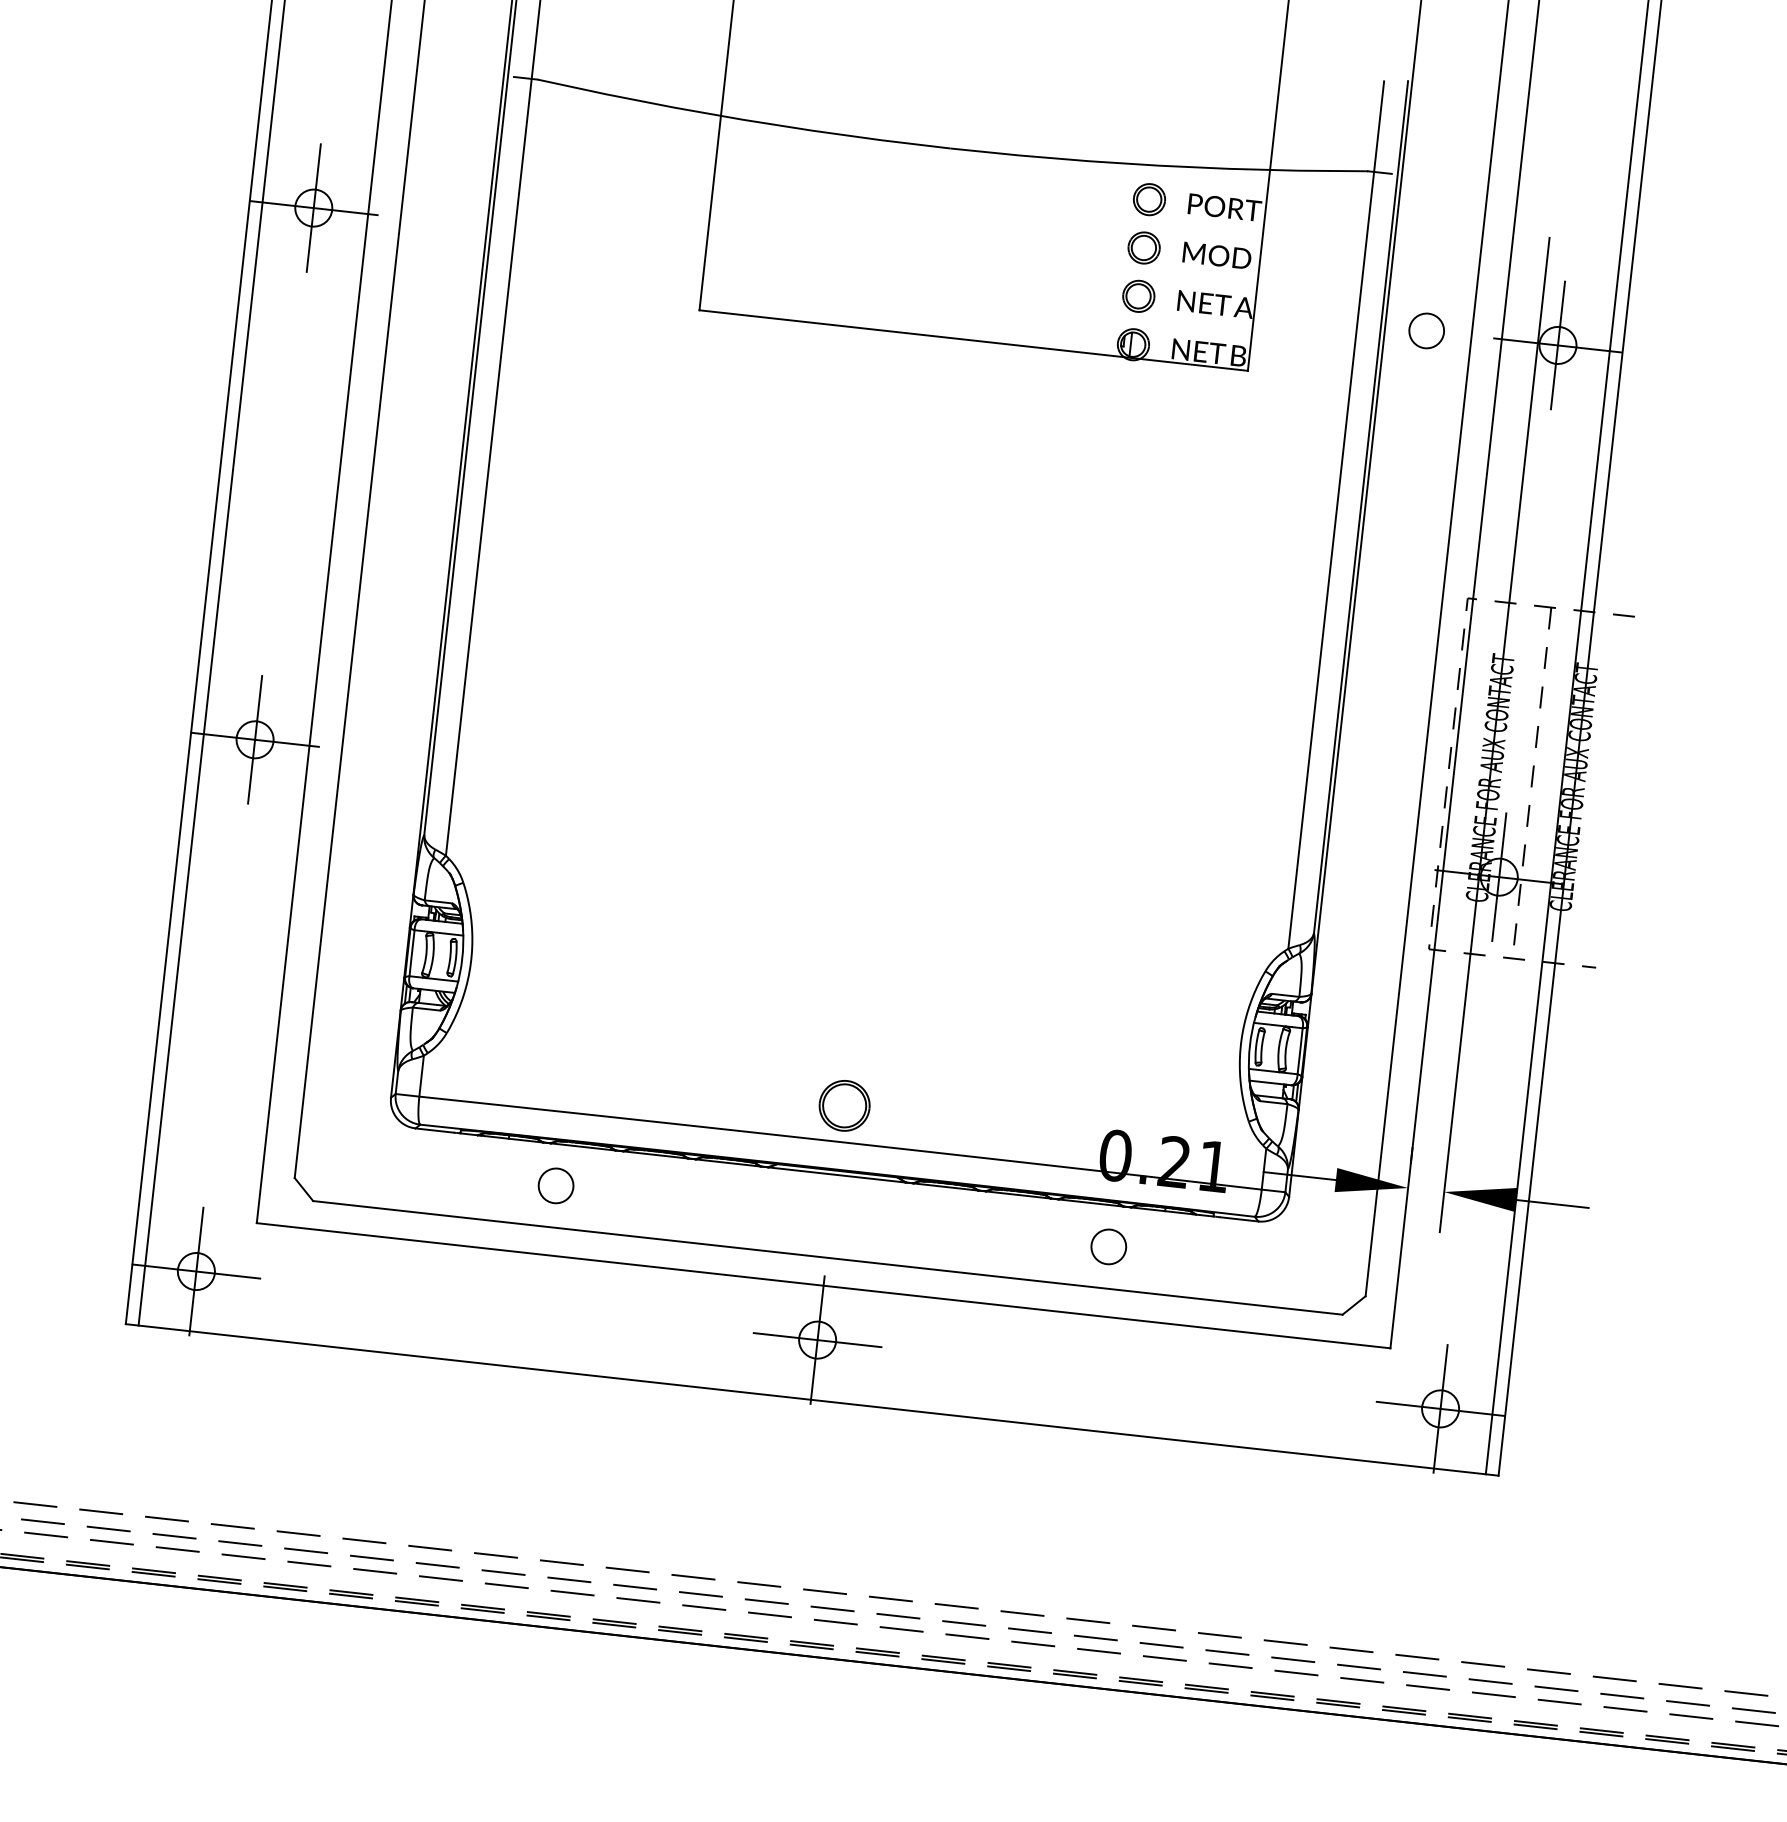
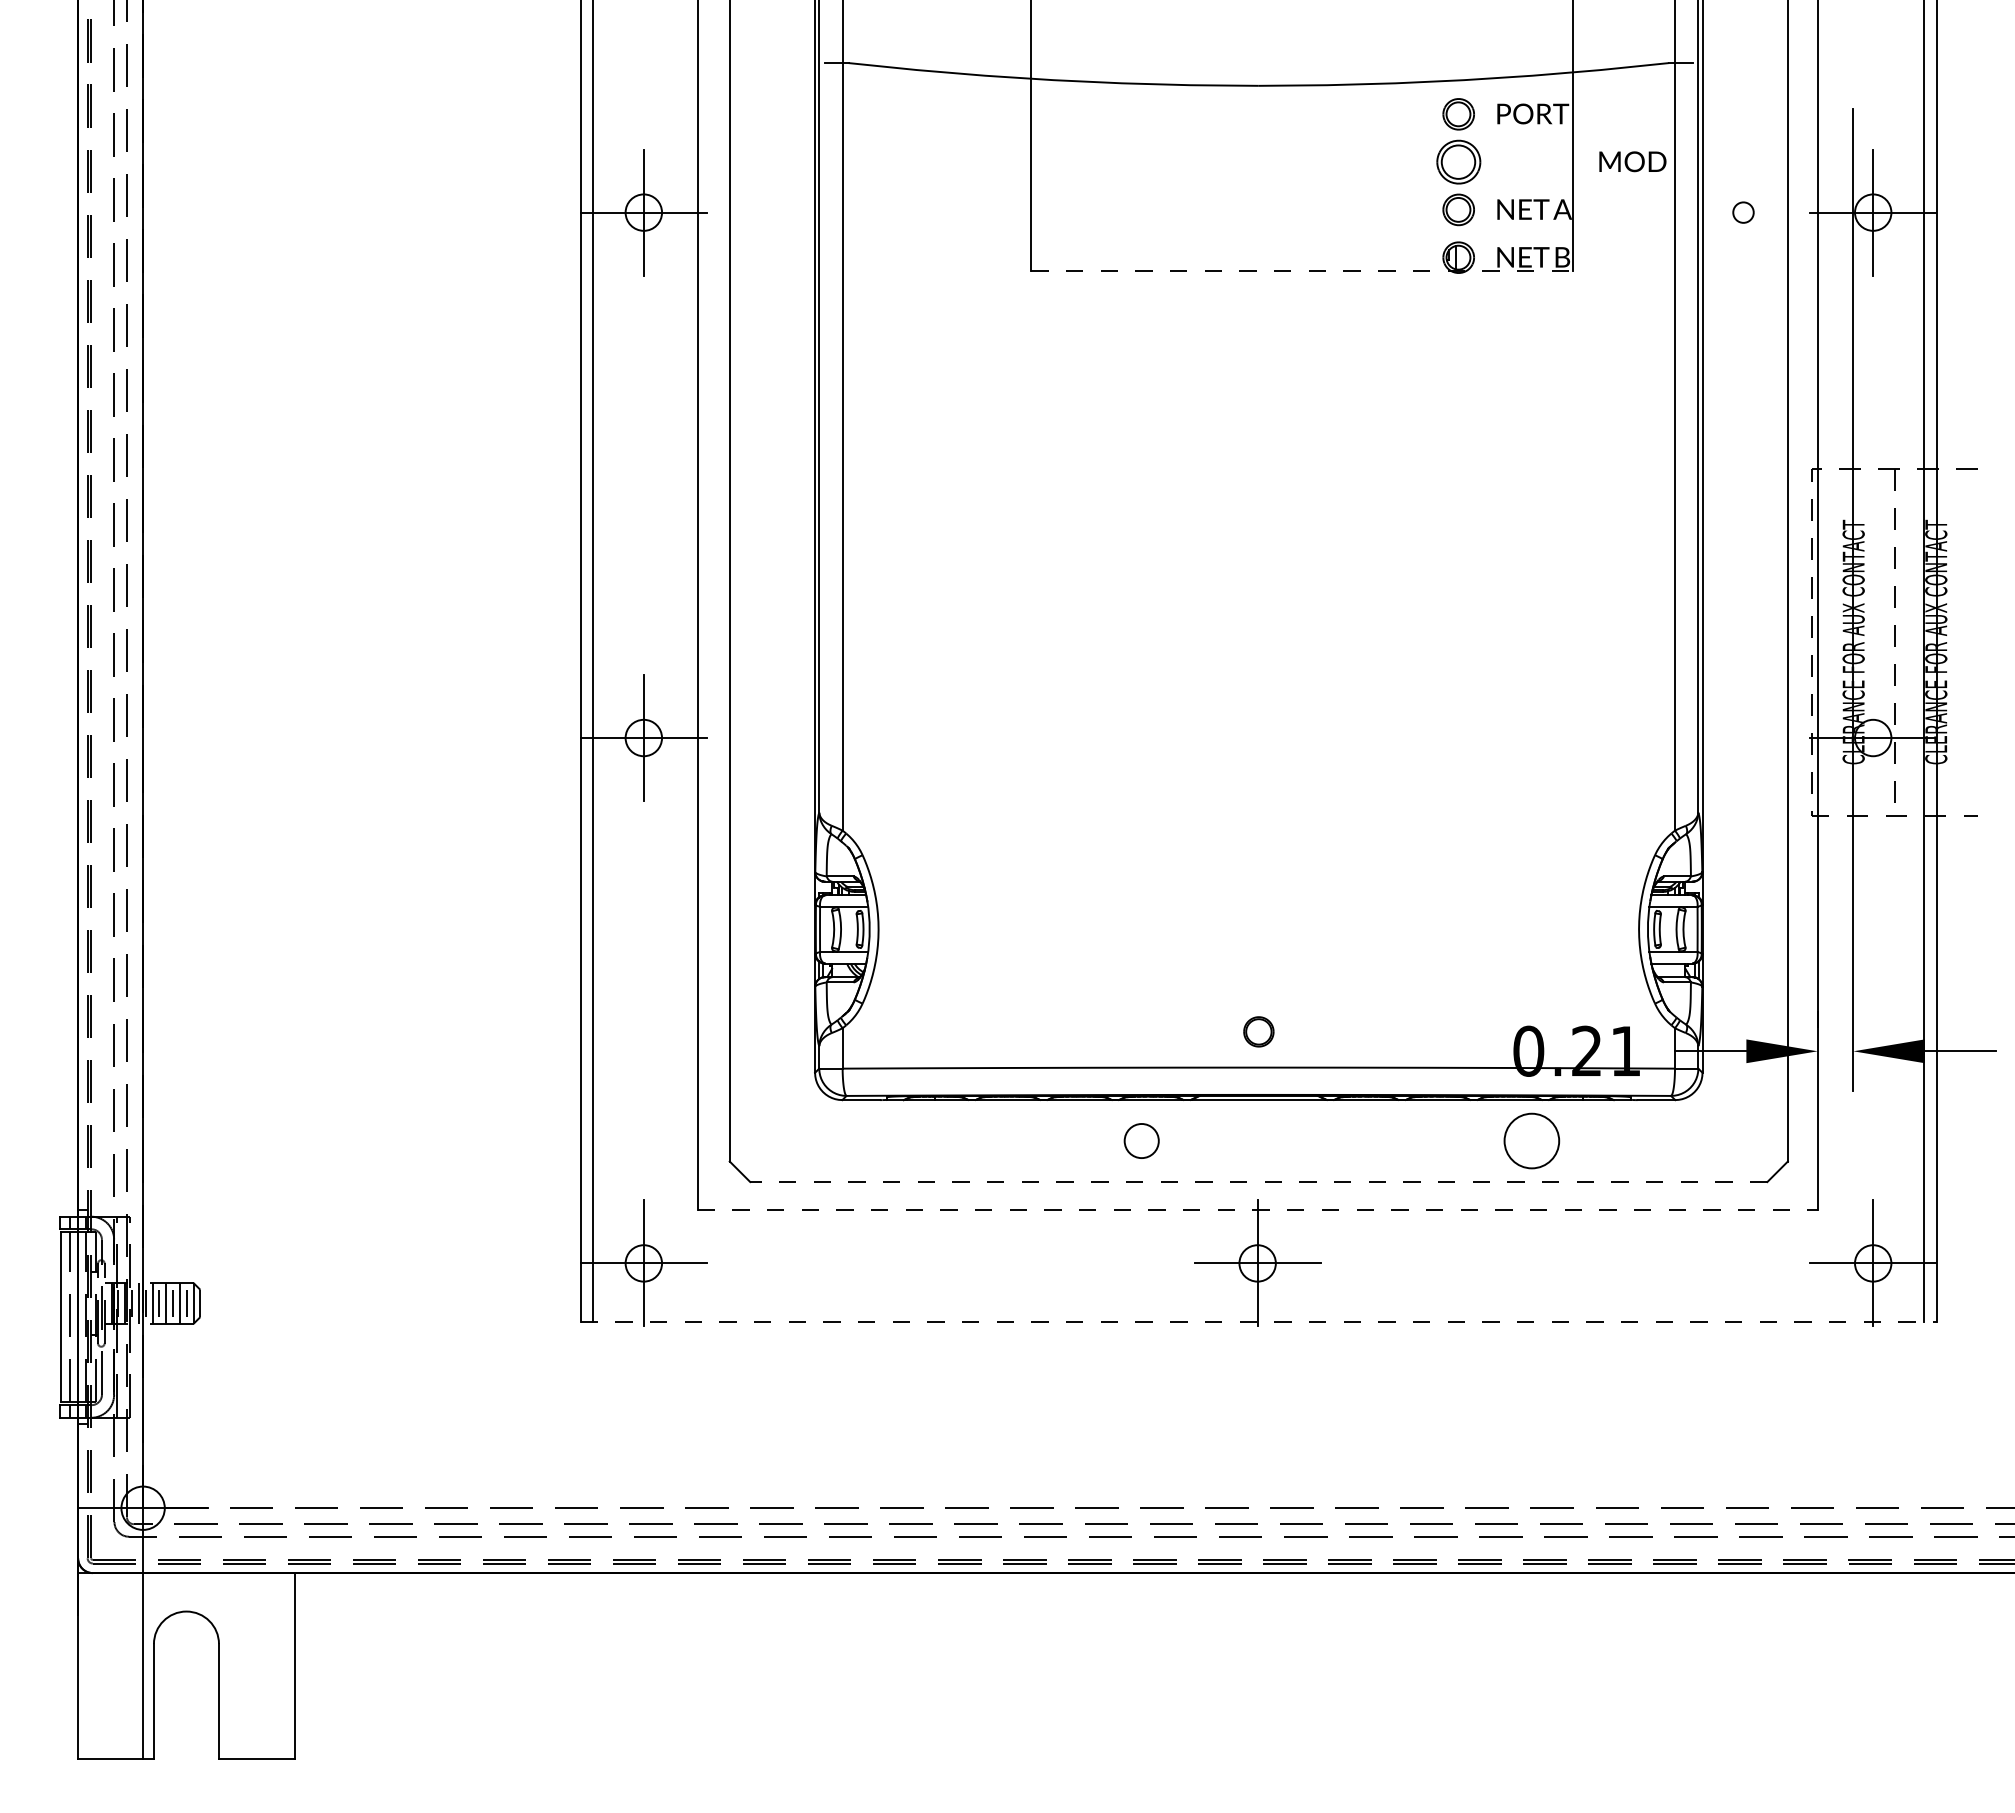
part: (1143, 247) -> (1458, 161), size x1.4
text: (1216, 255) -> (1632, 161), moved
circle: (1426, 330) -> (1743, 212), size x0.6
line: (973, 340) -> (1302, 270), solid -> dashed
line: (1499, 876) -> (1873, 737), removed
part: (844, 1105) -> (1258, 1031), size x0.6
circle: (555, 1185) -> (1141, 1140), moved
circle: (1108, 1247) -> (1531, 1141), size x1.6
line: (827, 1258) -> (1258, 1182), solid -> dashed
line: (824, 1285) -> (1258, 1209), solid -> dashed
line: (812, 1400) -> (1259, 1322), solid -> dashed

